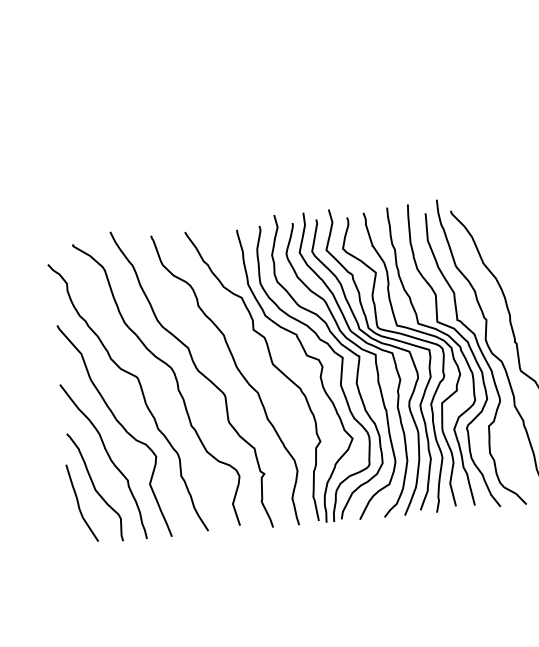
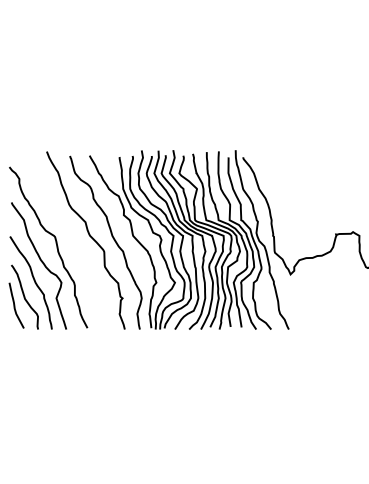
curve: (173, 377) -> (75, 238), removed

